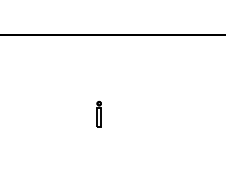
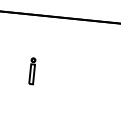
part: (98, 114) -> (31, 71), size x1.43

